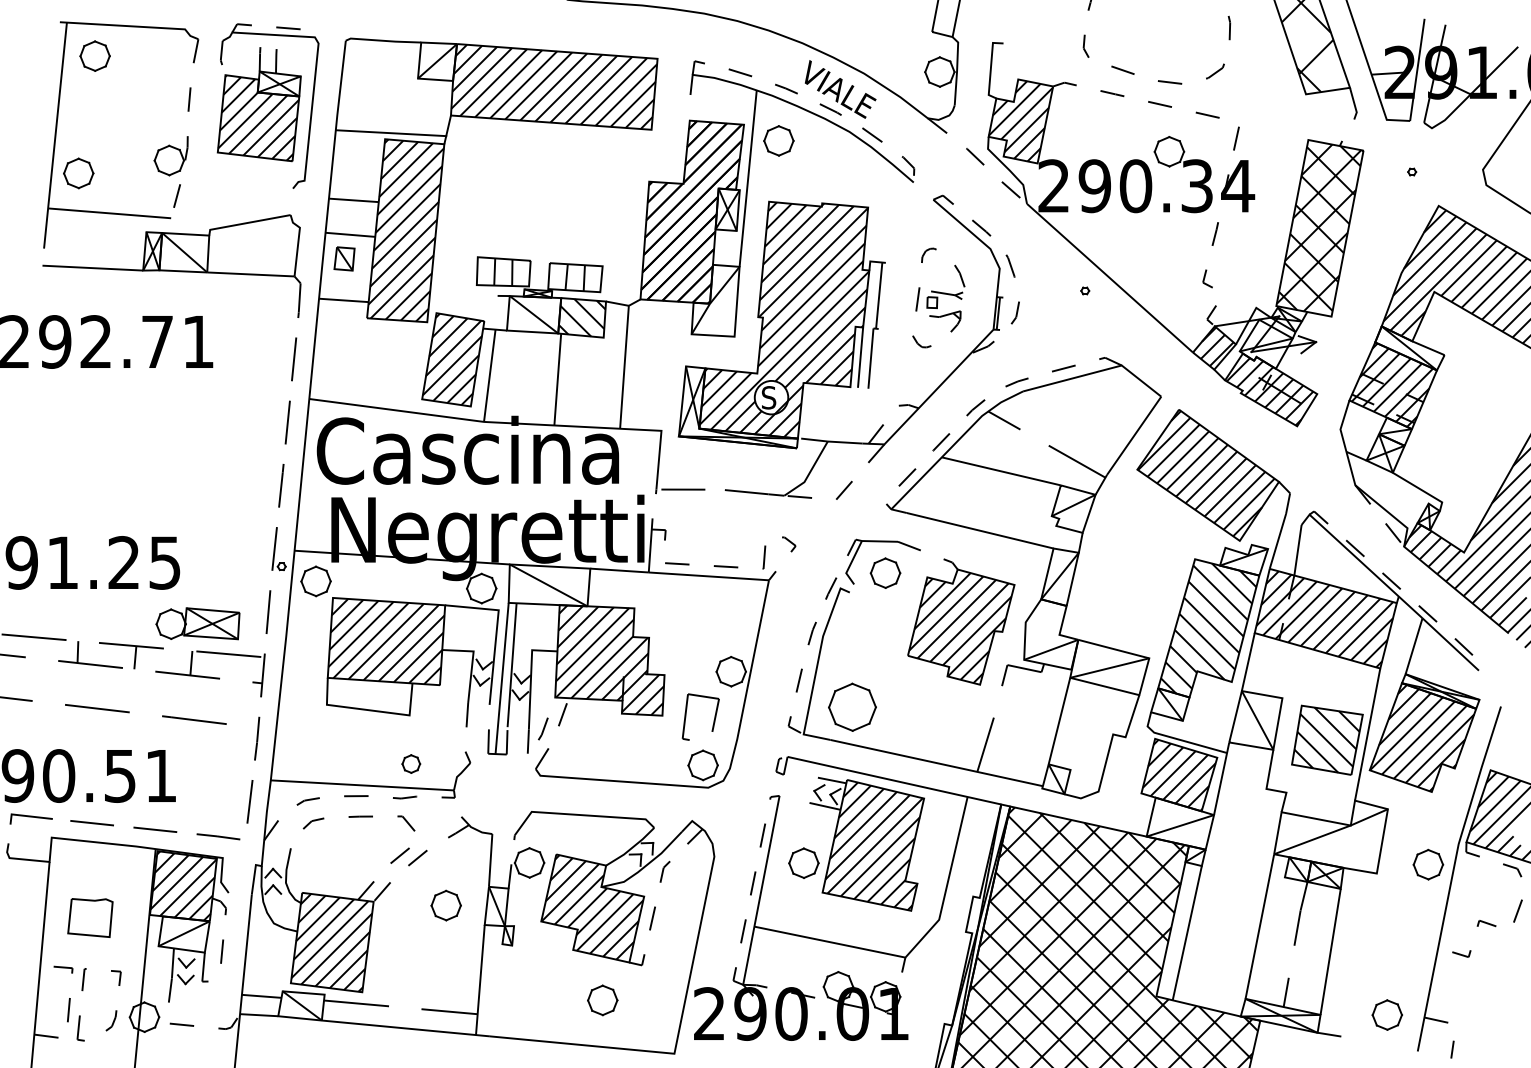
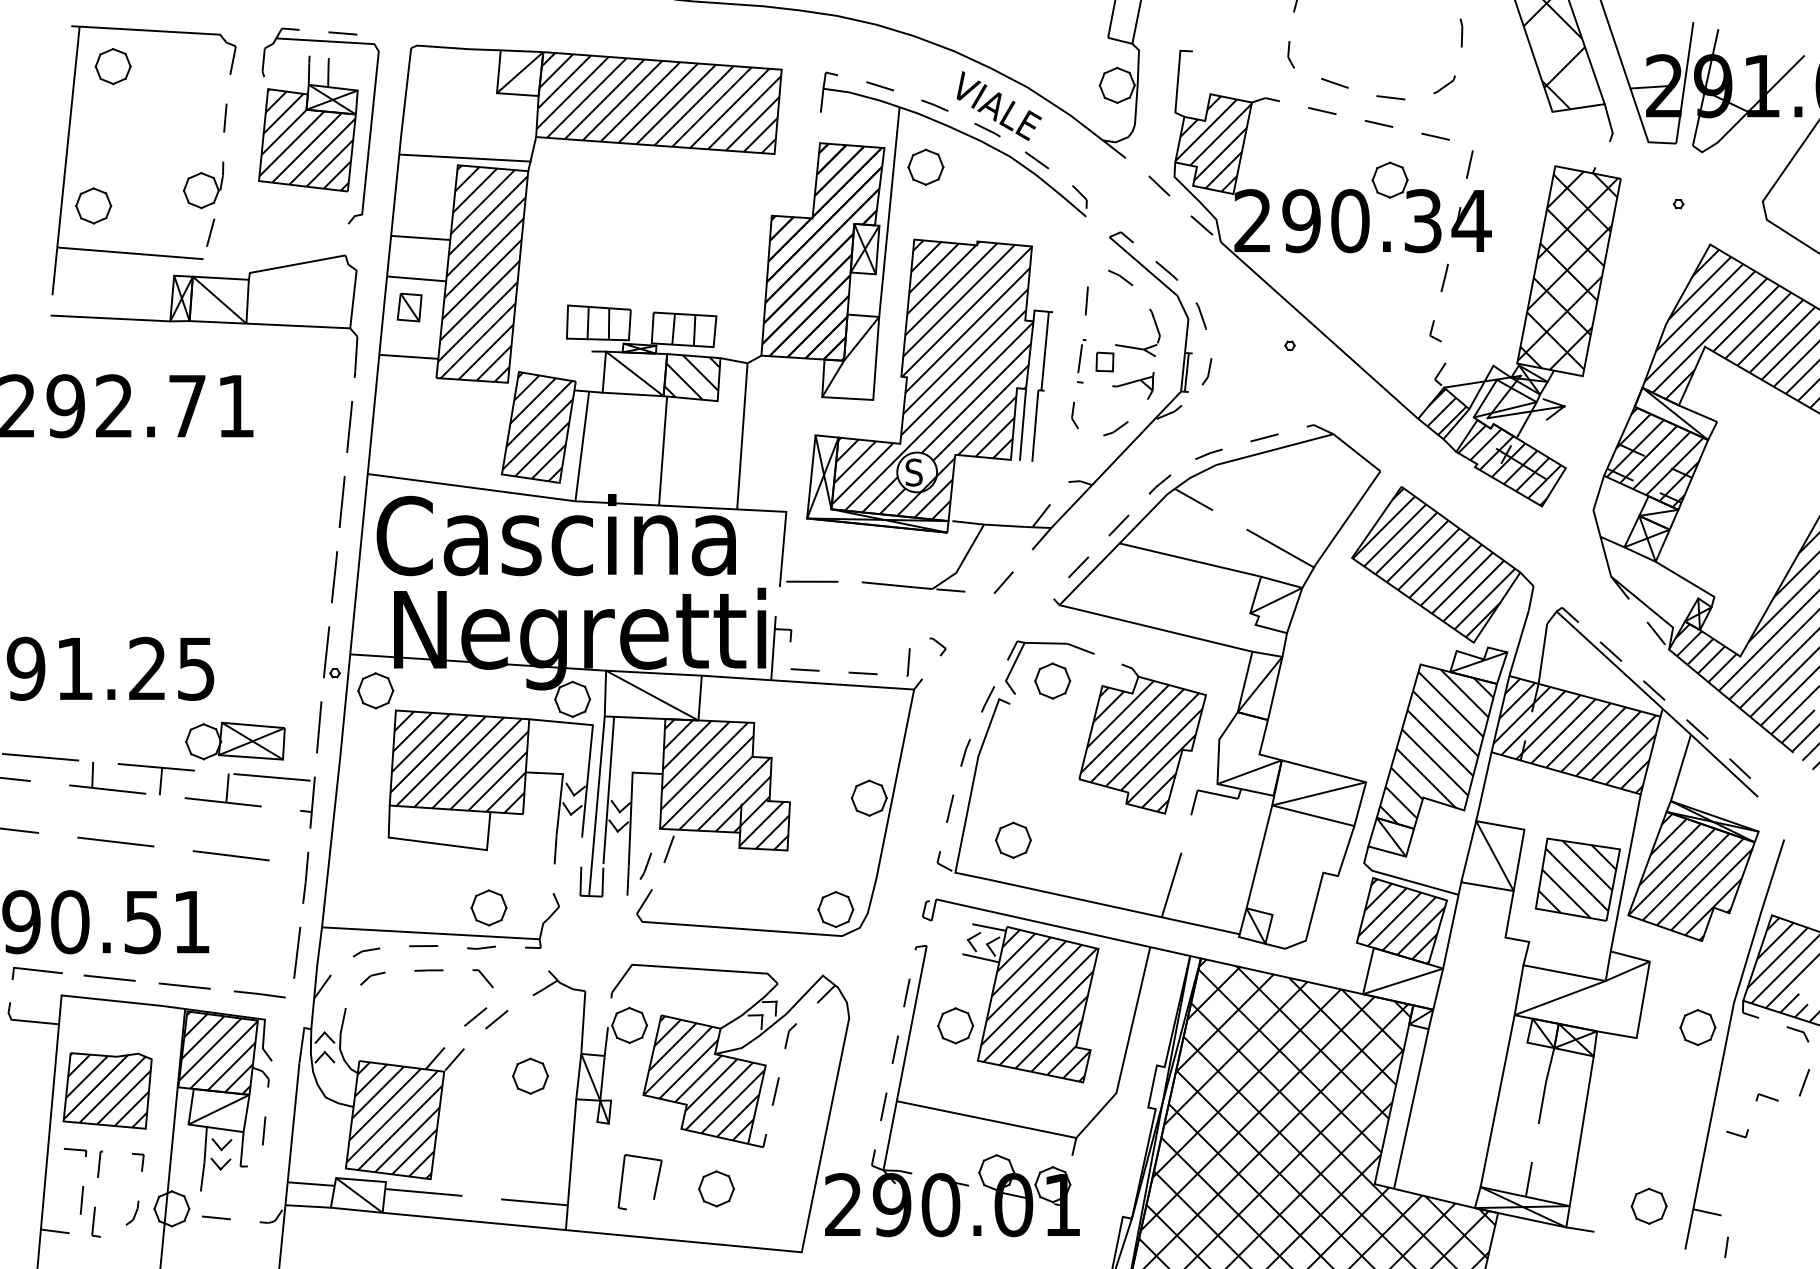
part: (938, 297) -> (1115, 353), size x1.43
part: (852, 706) -> (1013, 839), size x0.62
part: (713, 719) -> (655, 1185), moved
part: (410, 763) -> (488, 907), size x1.67
part: (90, 917) -> (107, 1090), size x1.67

